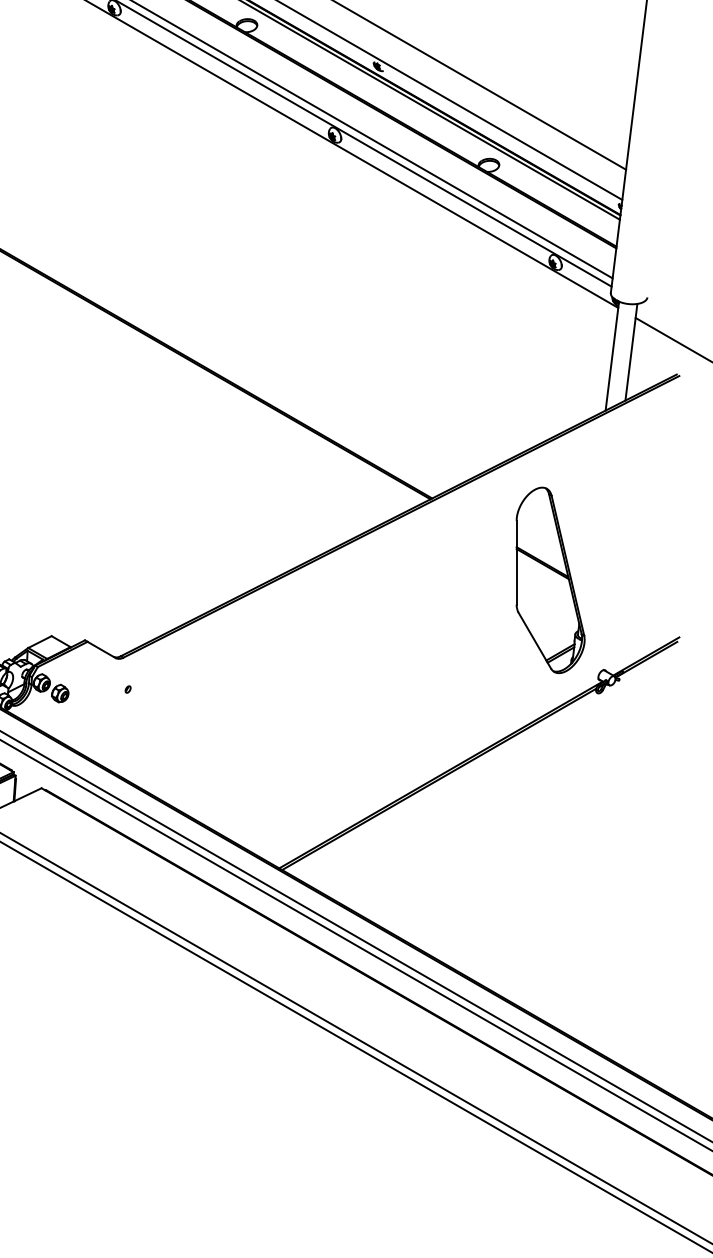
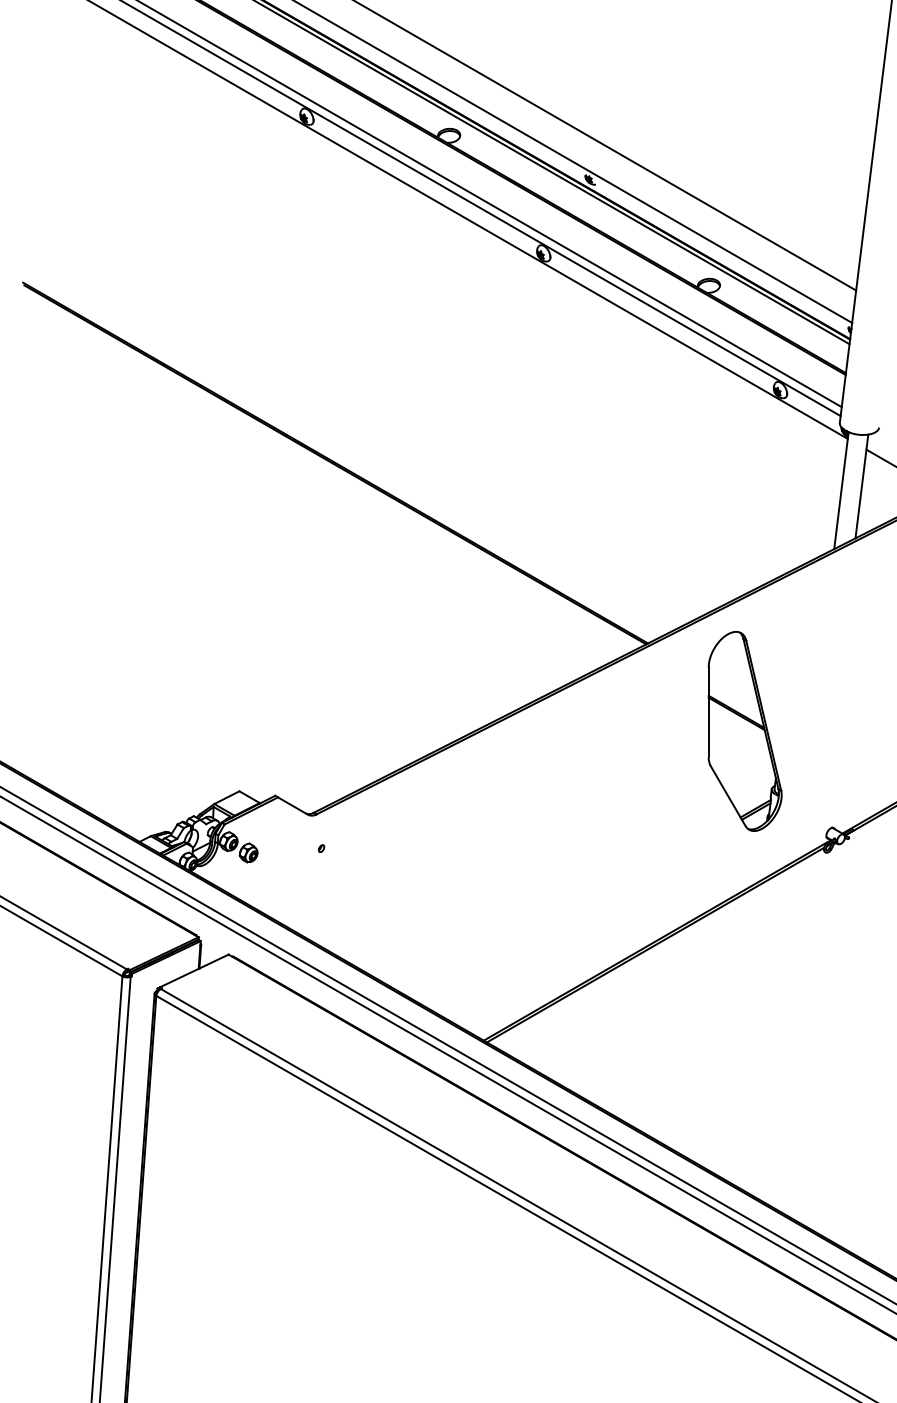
part: (550, 580) -> (744, 731), moved

